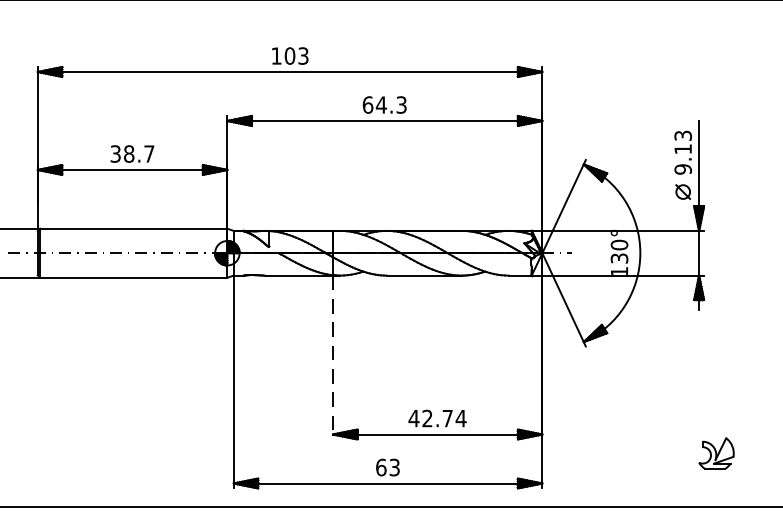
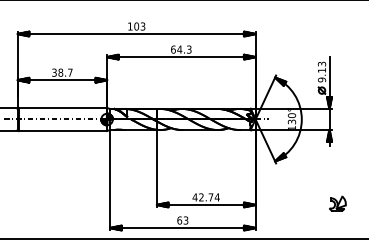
line: (332, 357) -> (156, 168), dashed -> solid
part: (716, 452) -> (337, 203), moved

